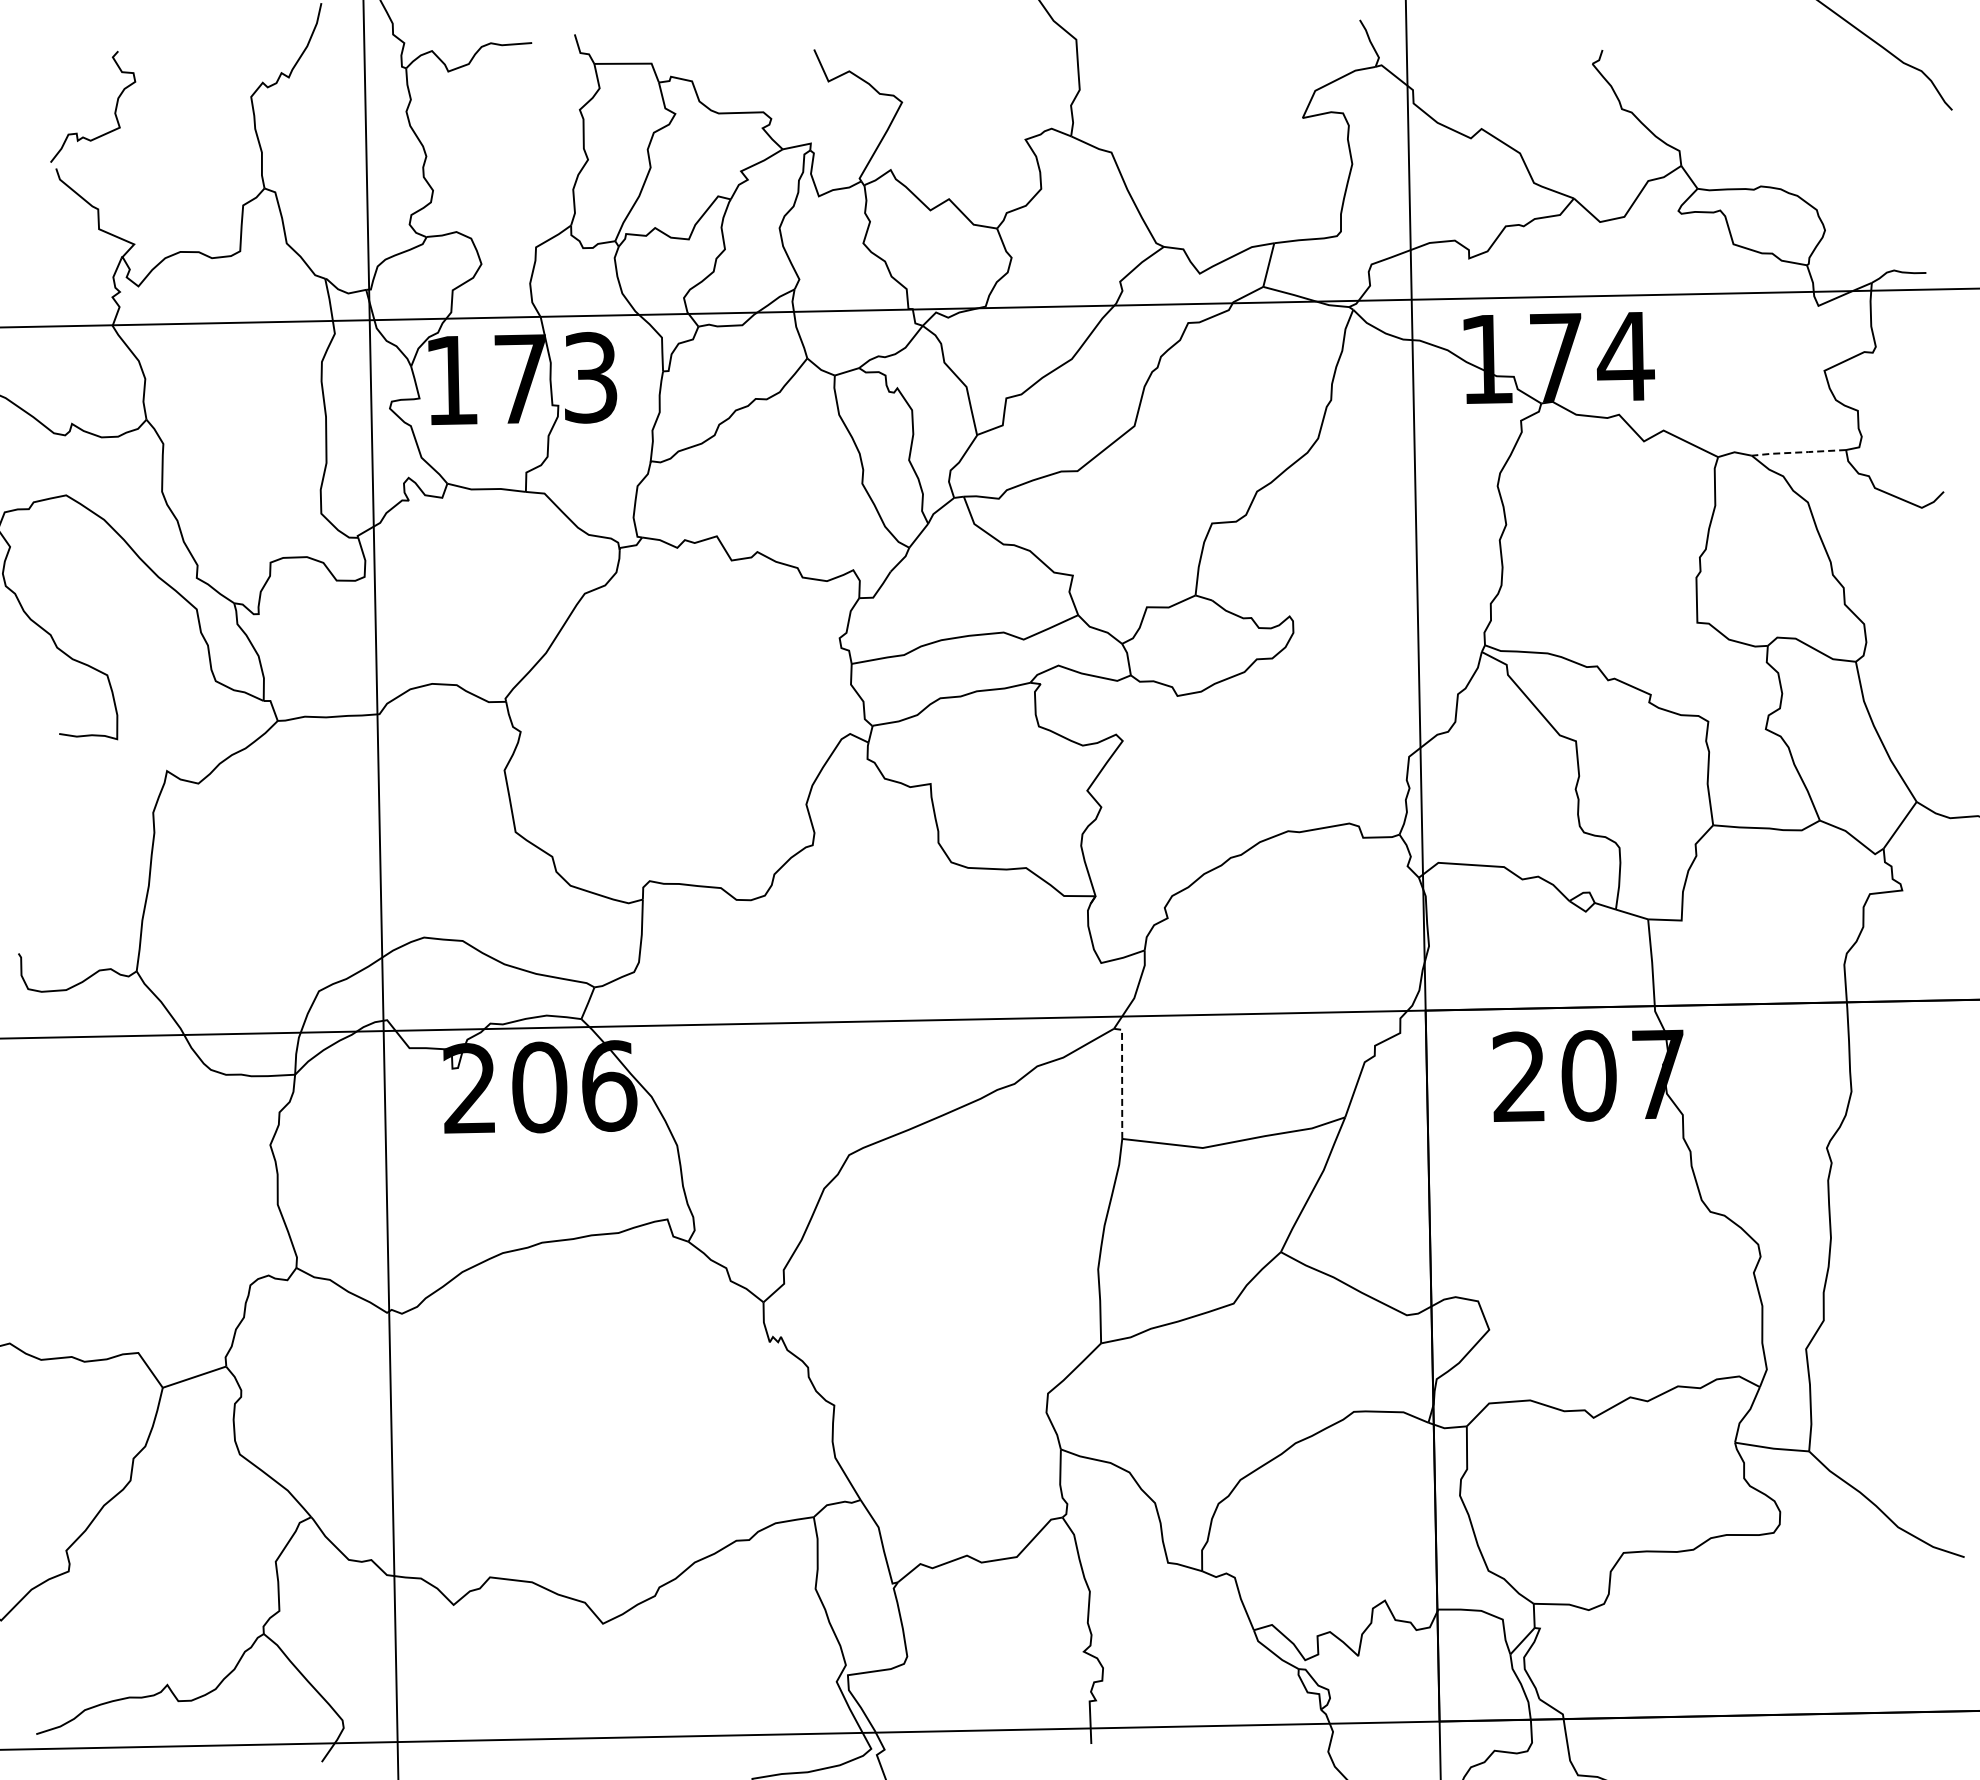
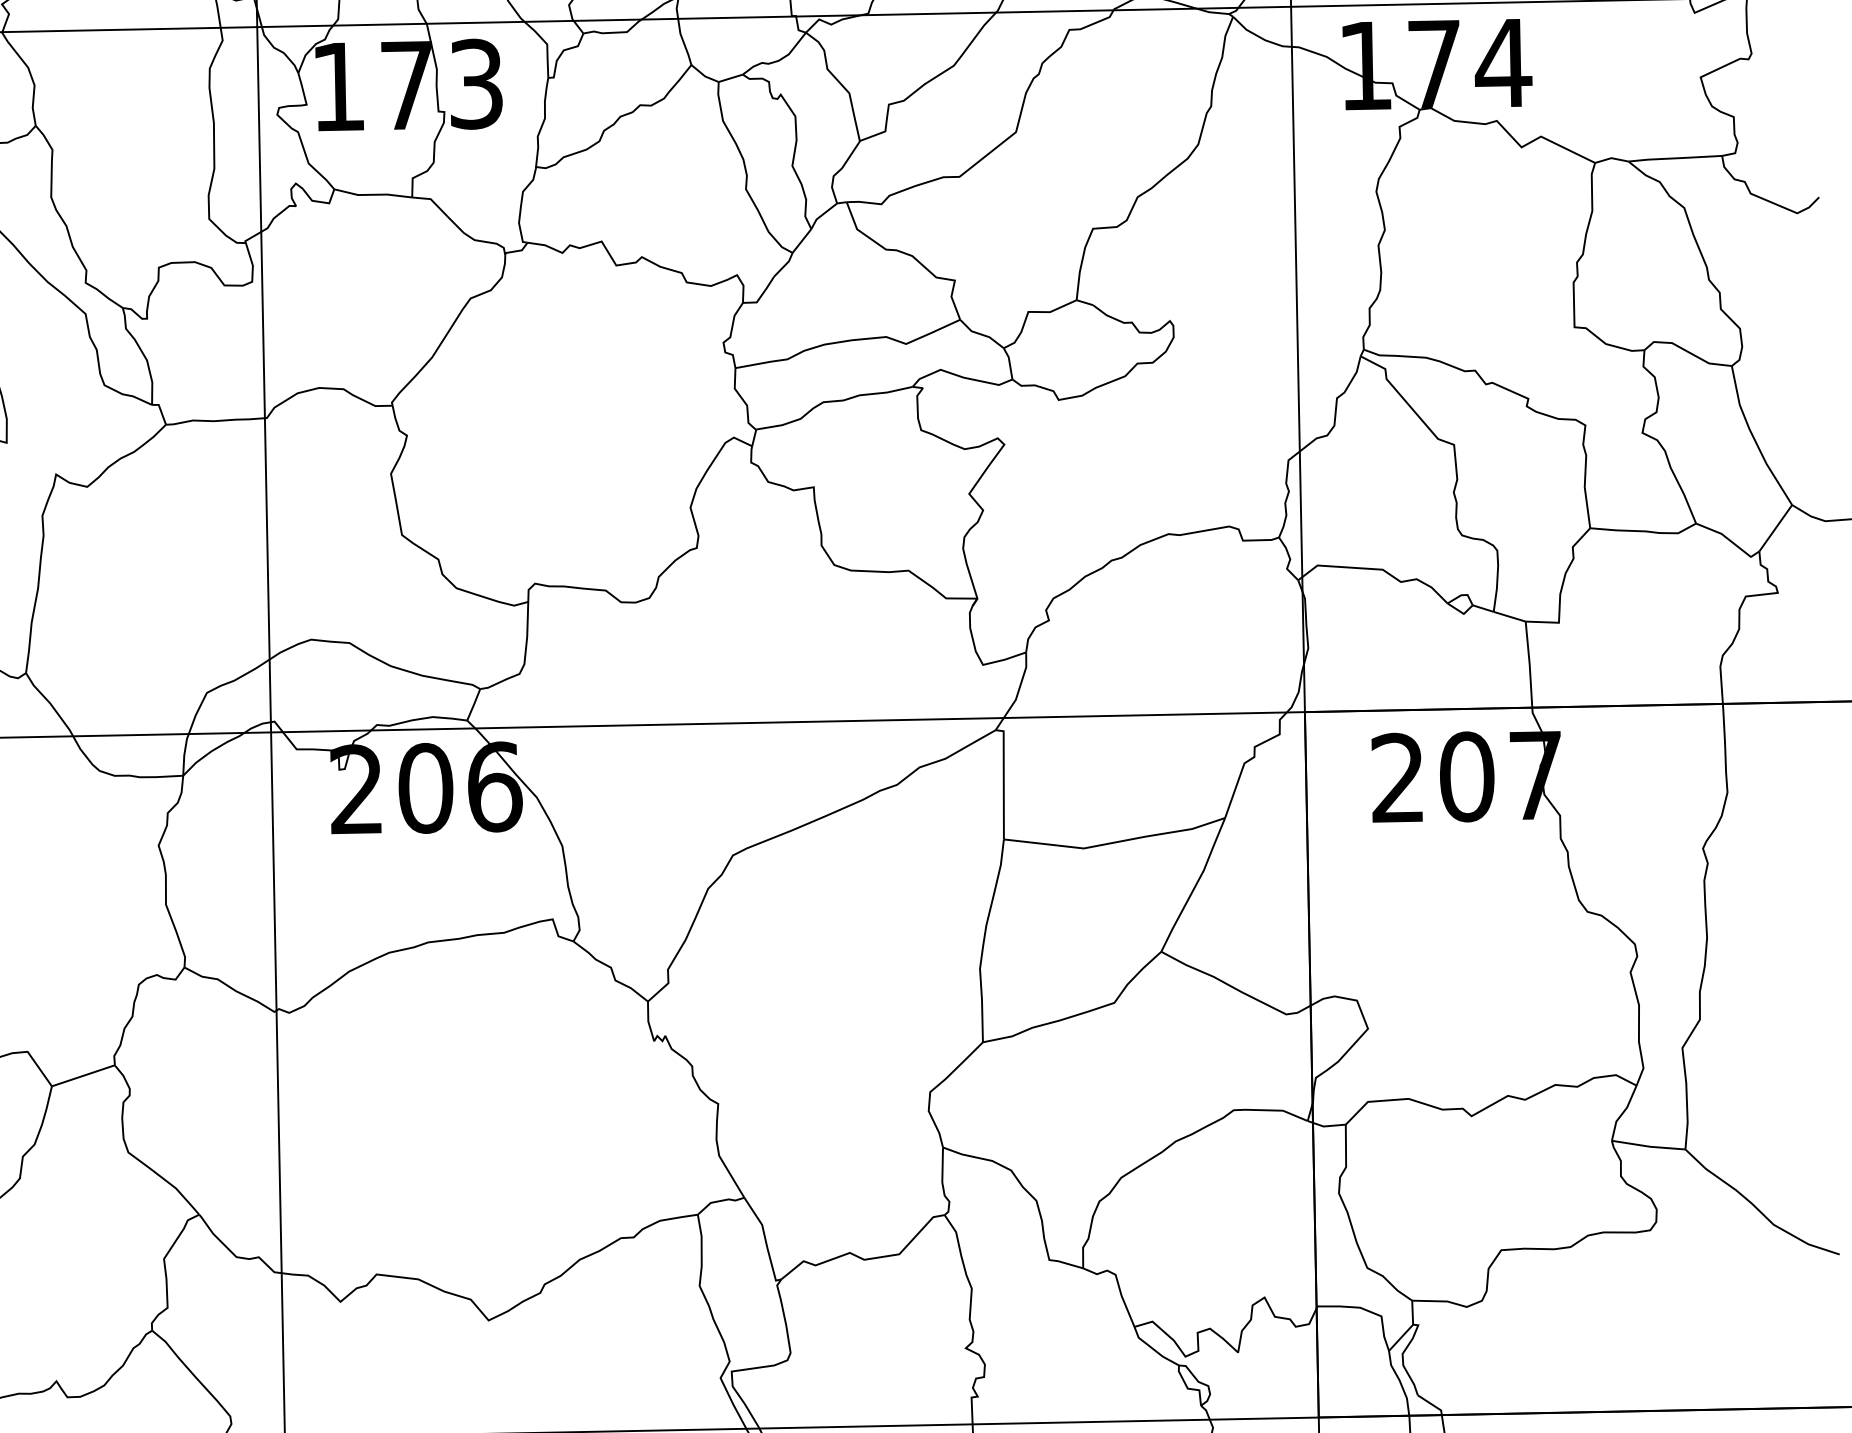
line: (1798, 452) -> (1674, 158), dashed -> solid
line: (1122, 1079) -> (1004, 780), dashed -> solid

